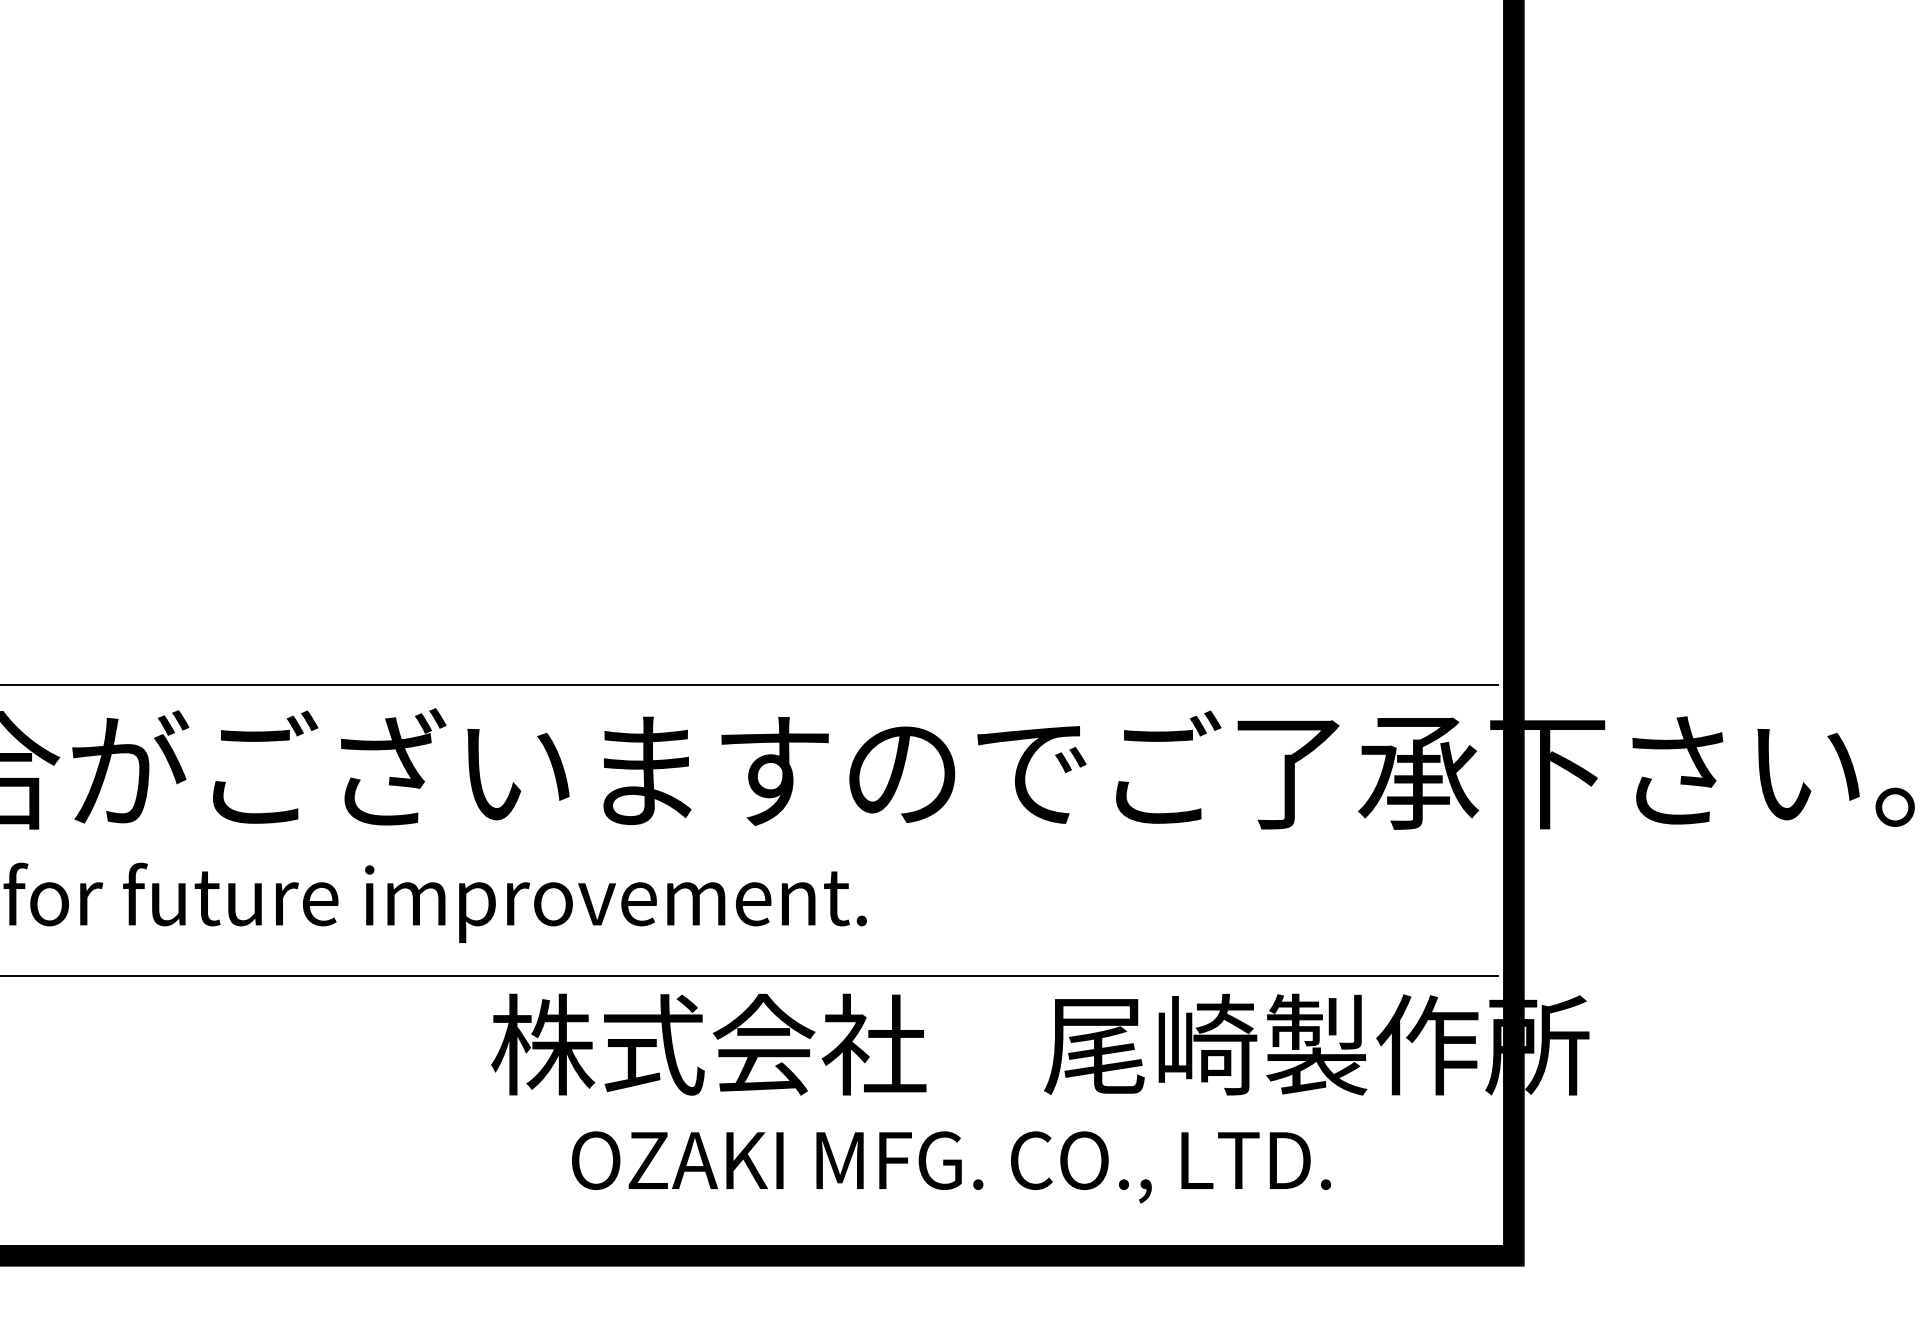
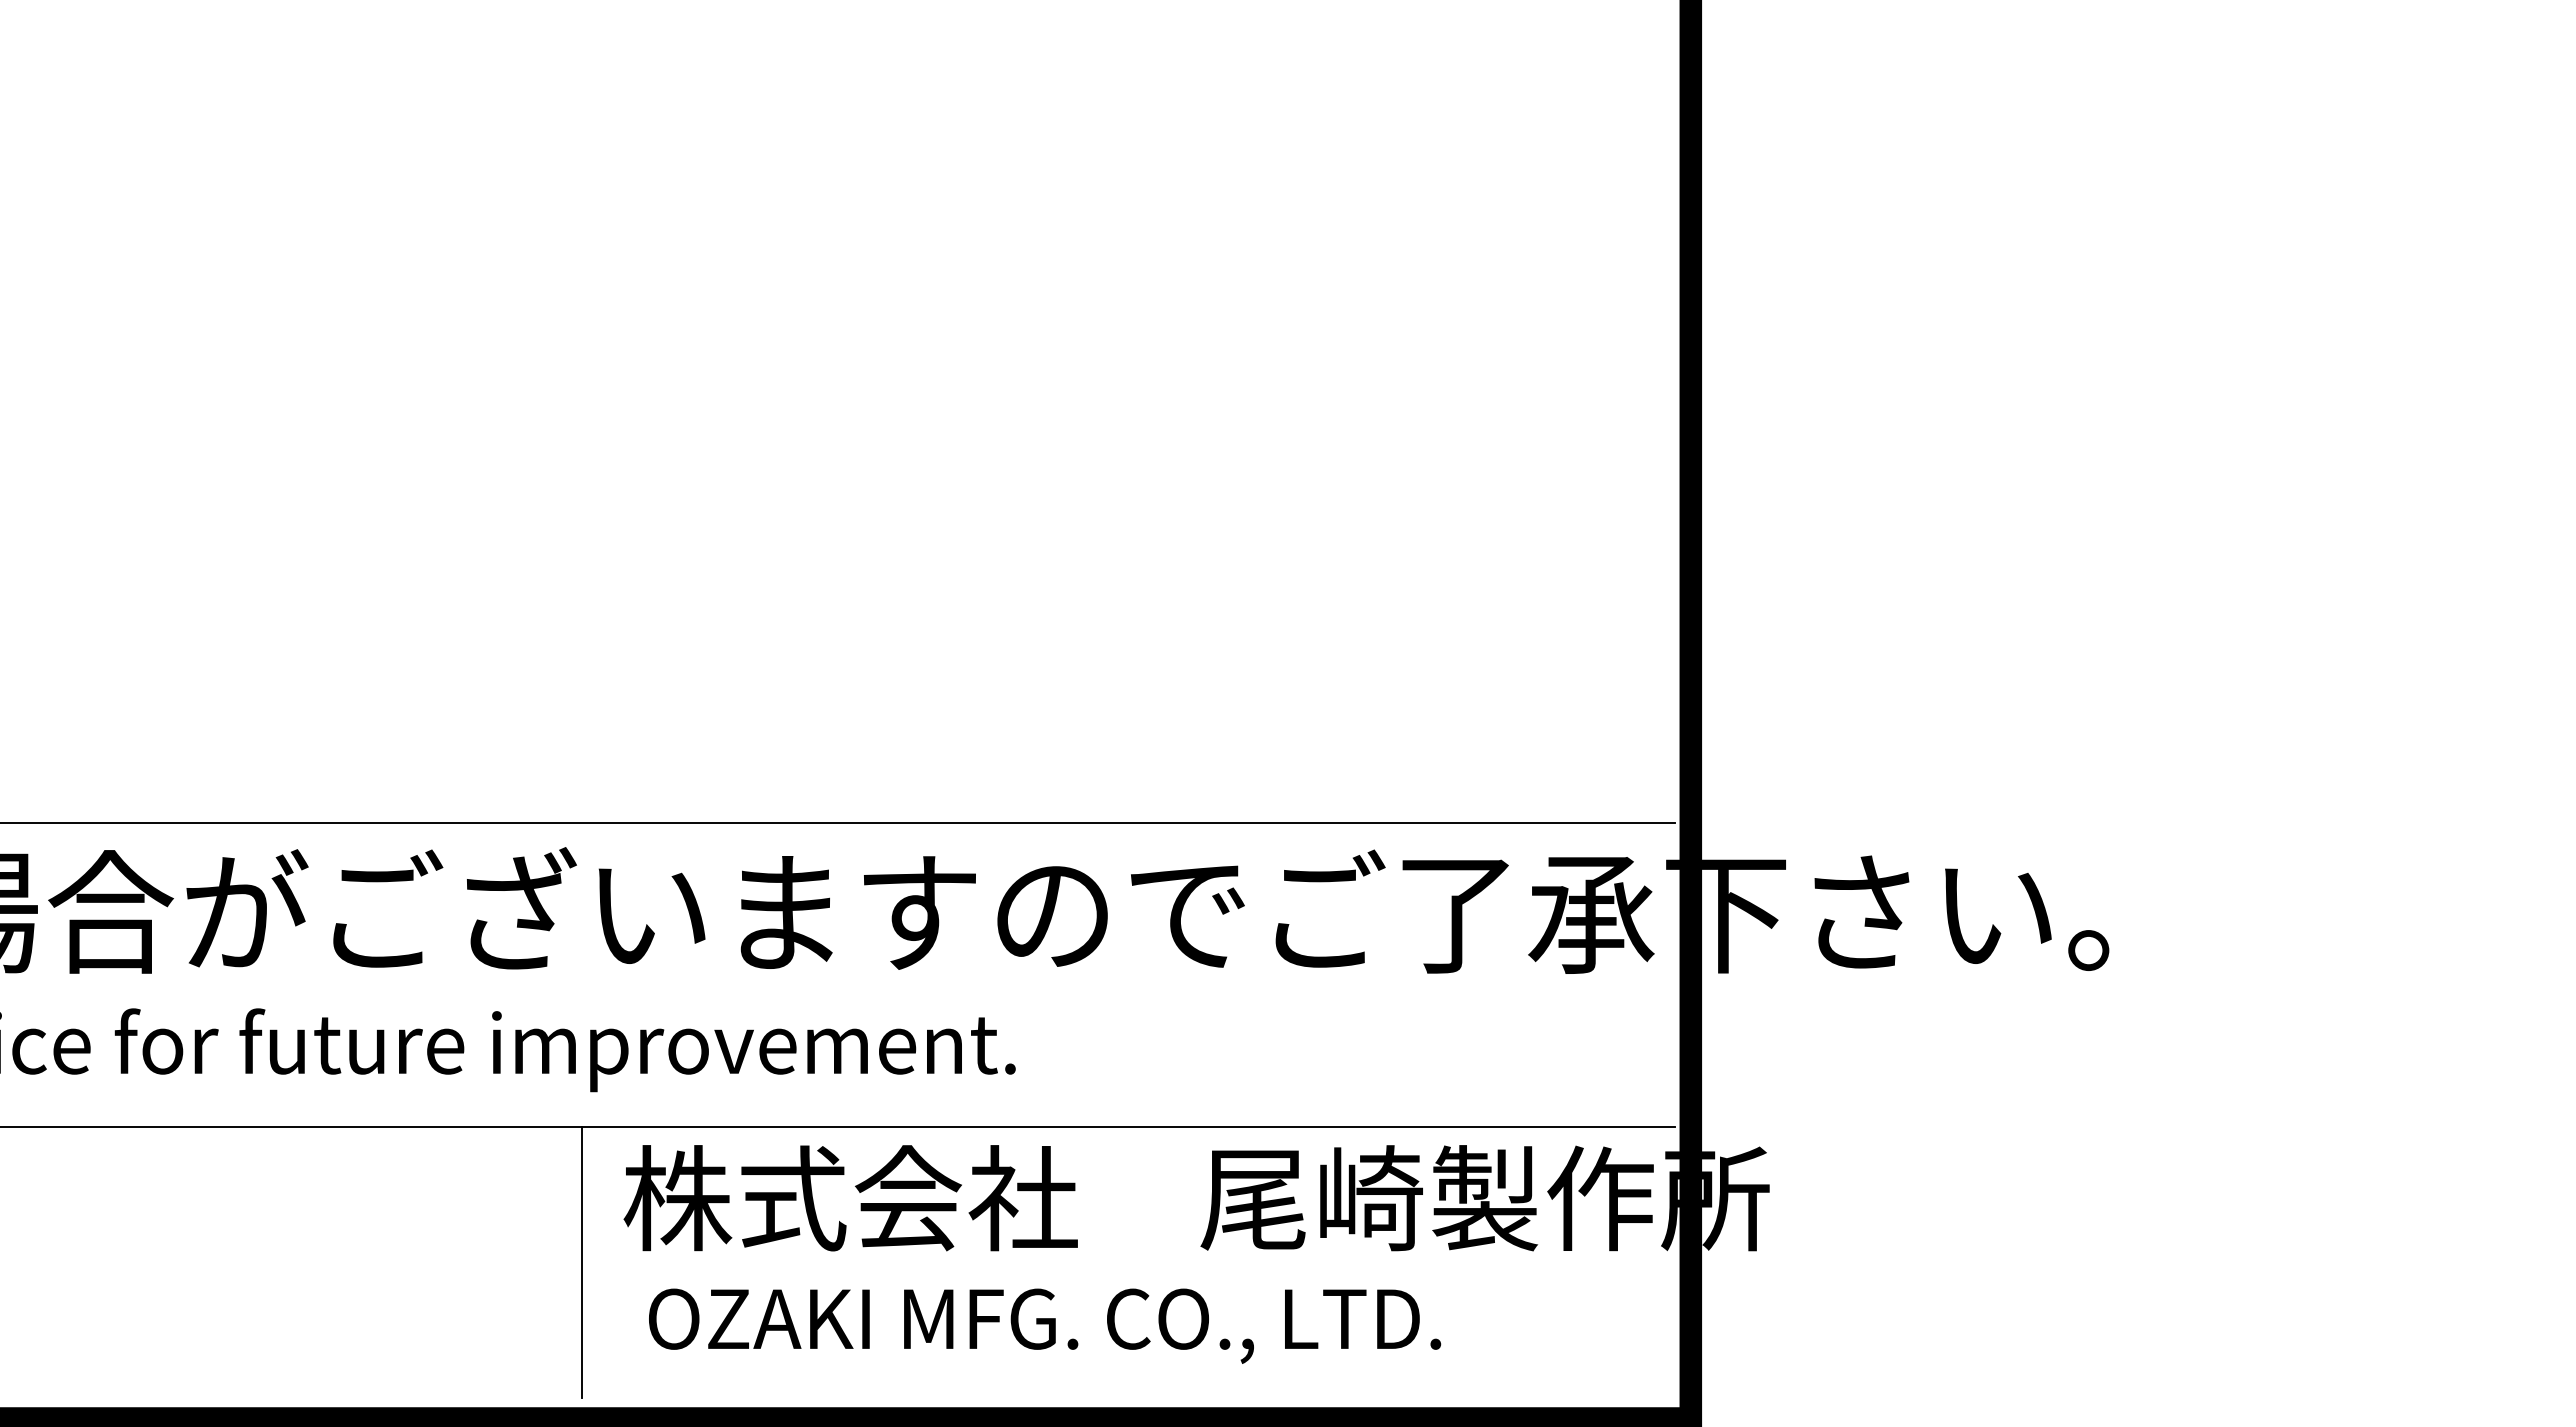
line: (450, 1106) -> (581, 1262), added
text: (951, 1166) -> (1045, 1325), moved

